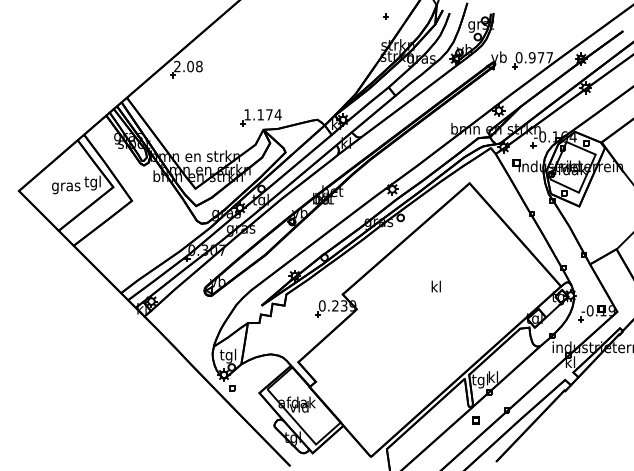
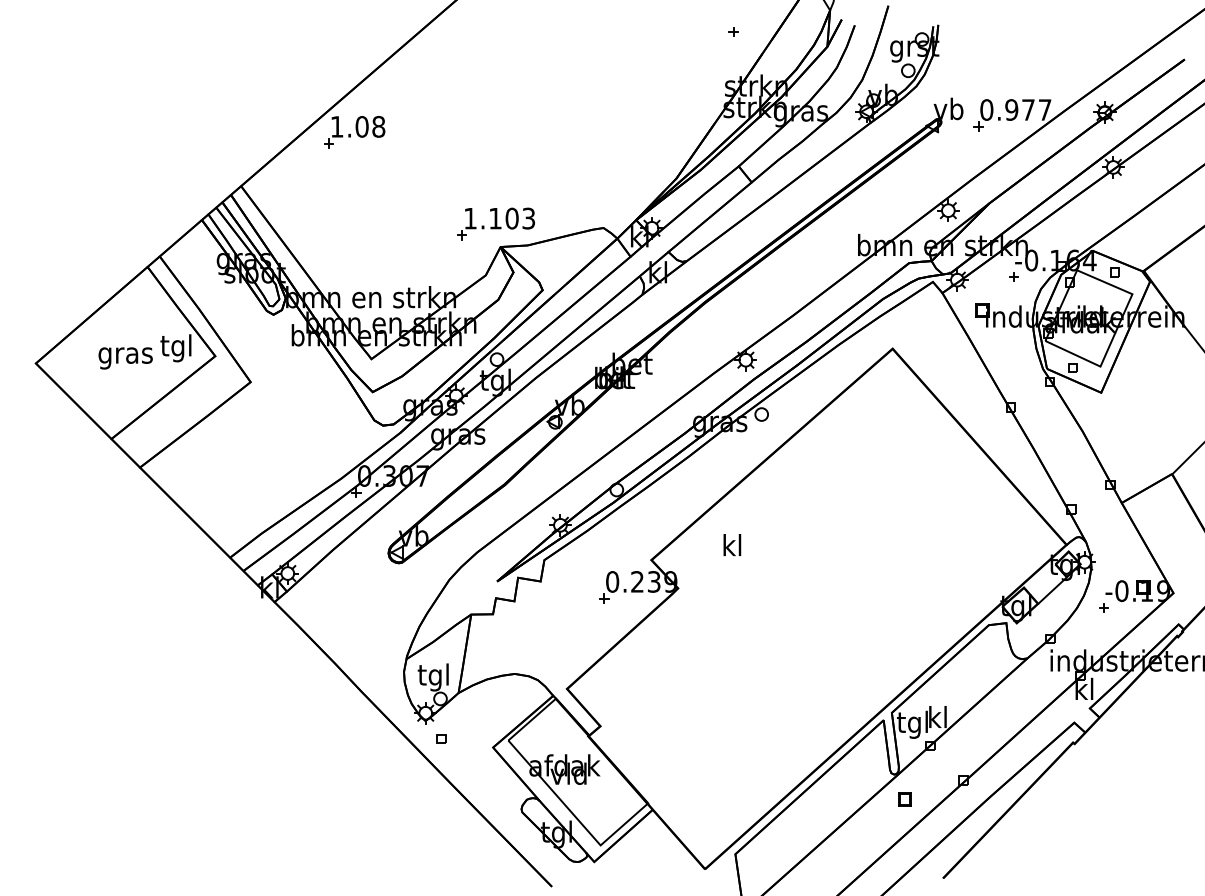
text: (177, 66) -> (337, 126), 2.08 -> 1.08
text: (273, 114) -> (519, 217), 1.174 -> 1.103
text: (435, 286) -> (730, 544), moved

